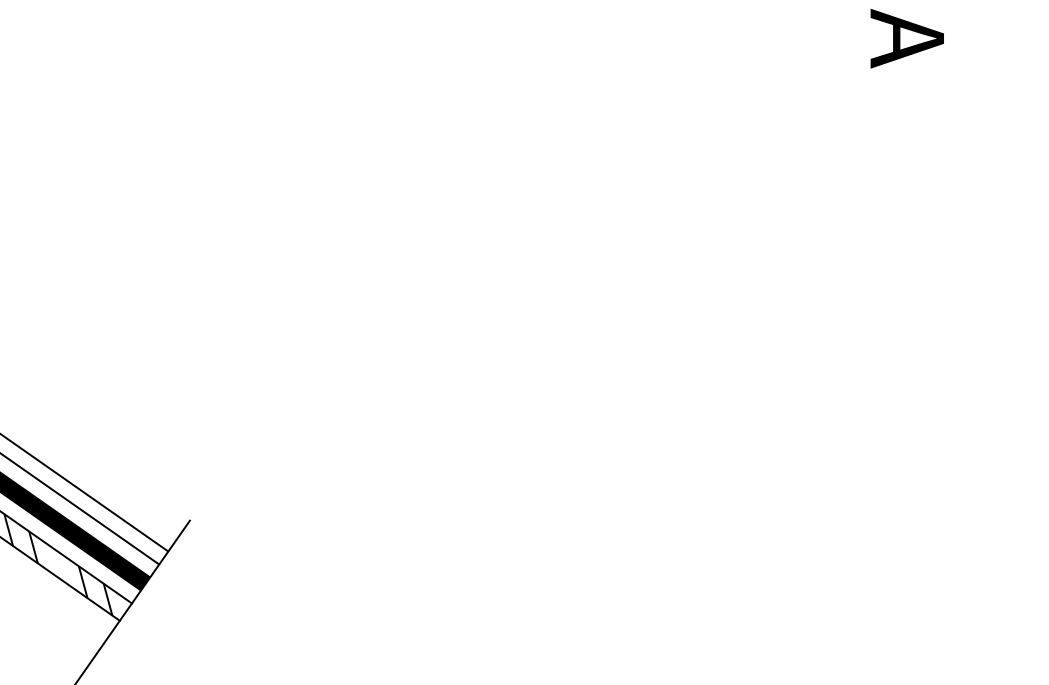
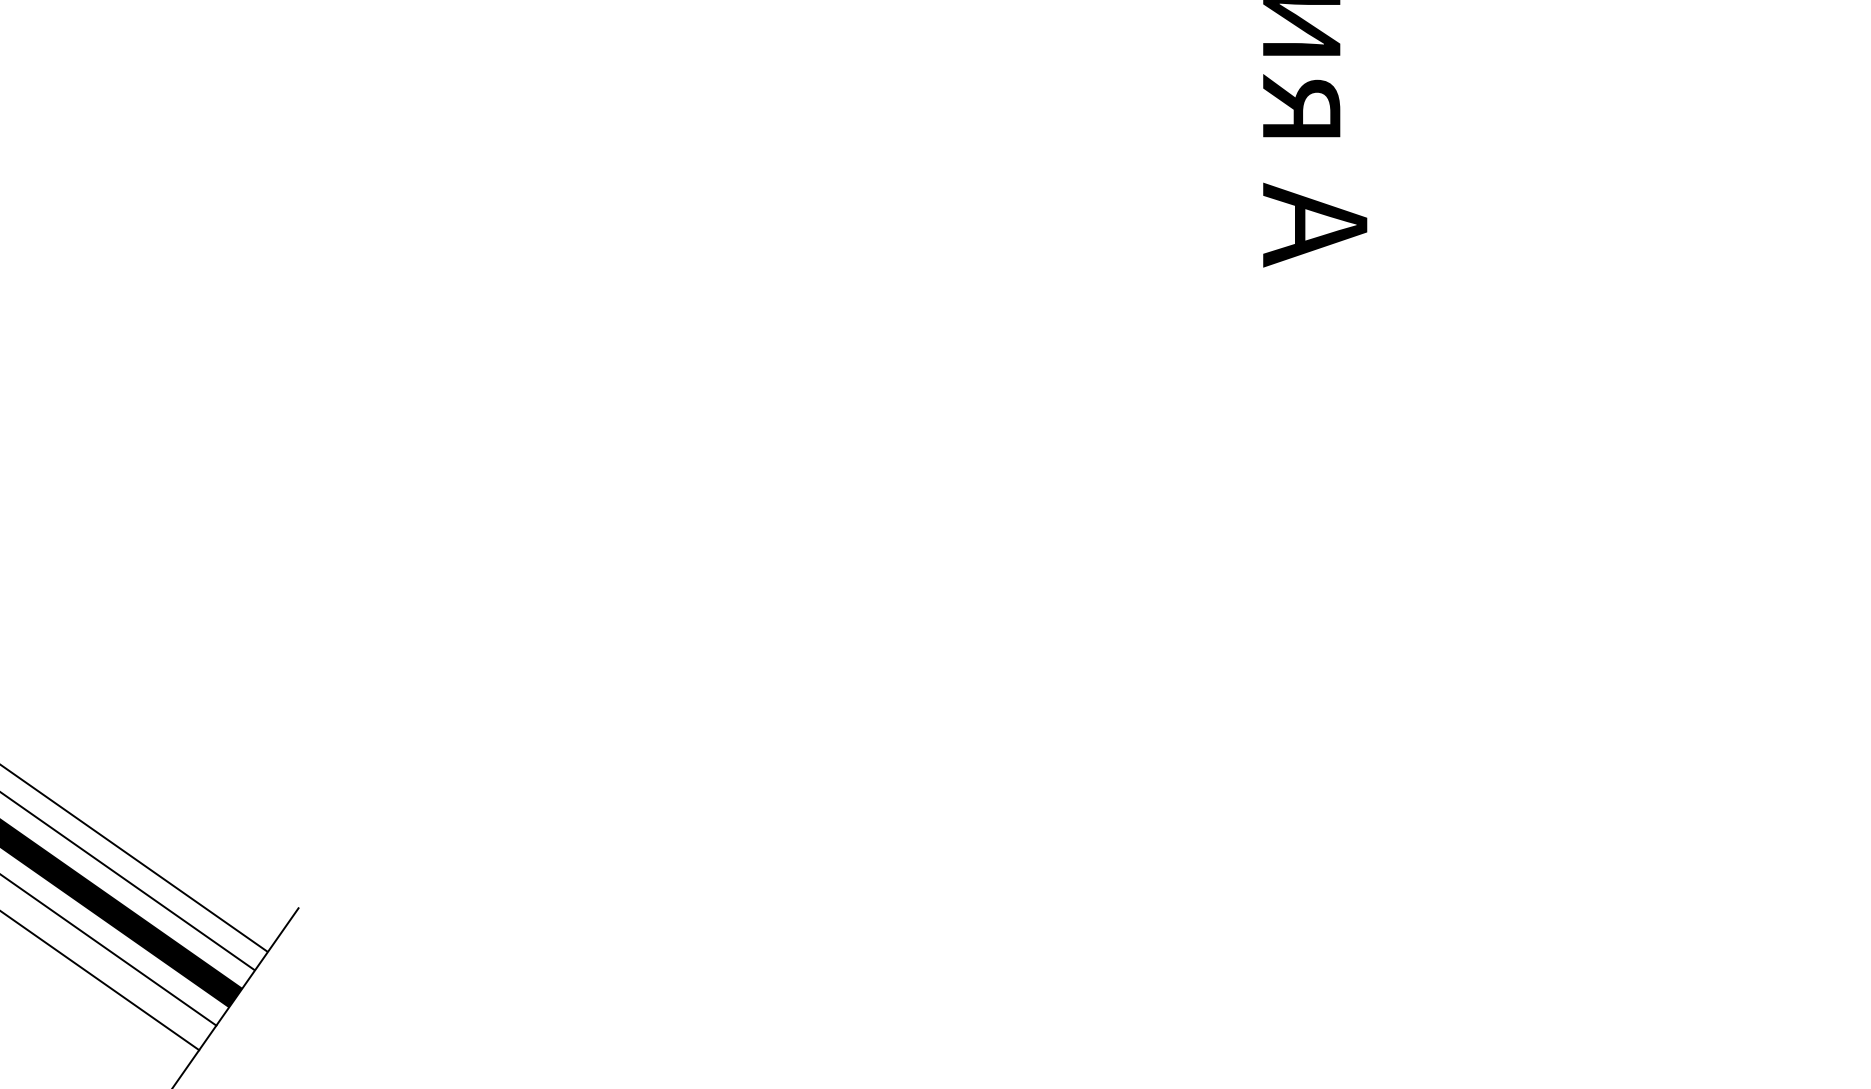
hatch: (57, 564) -> (111, 970), removed

